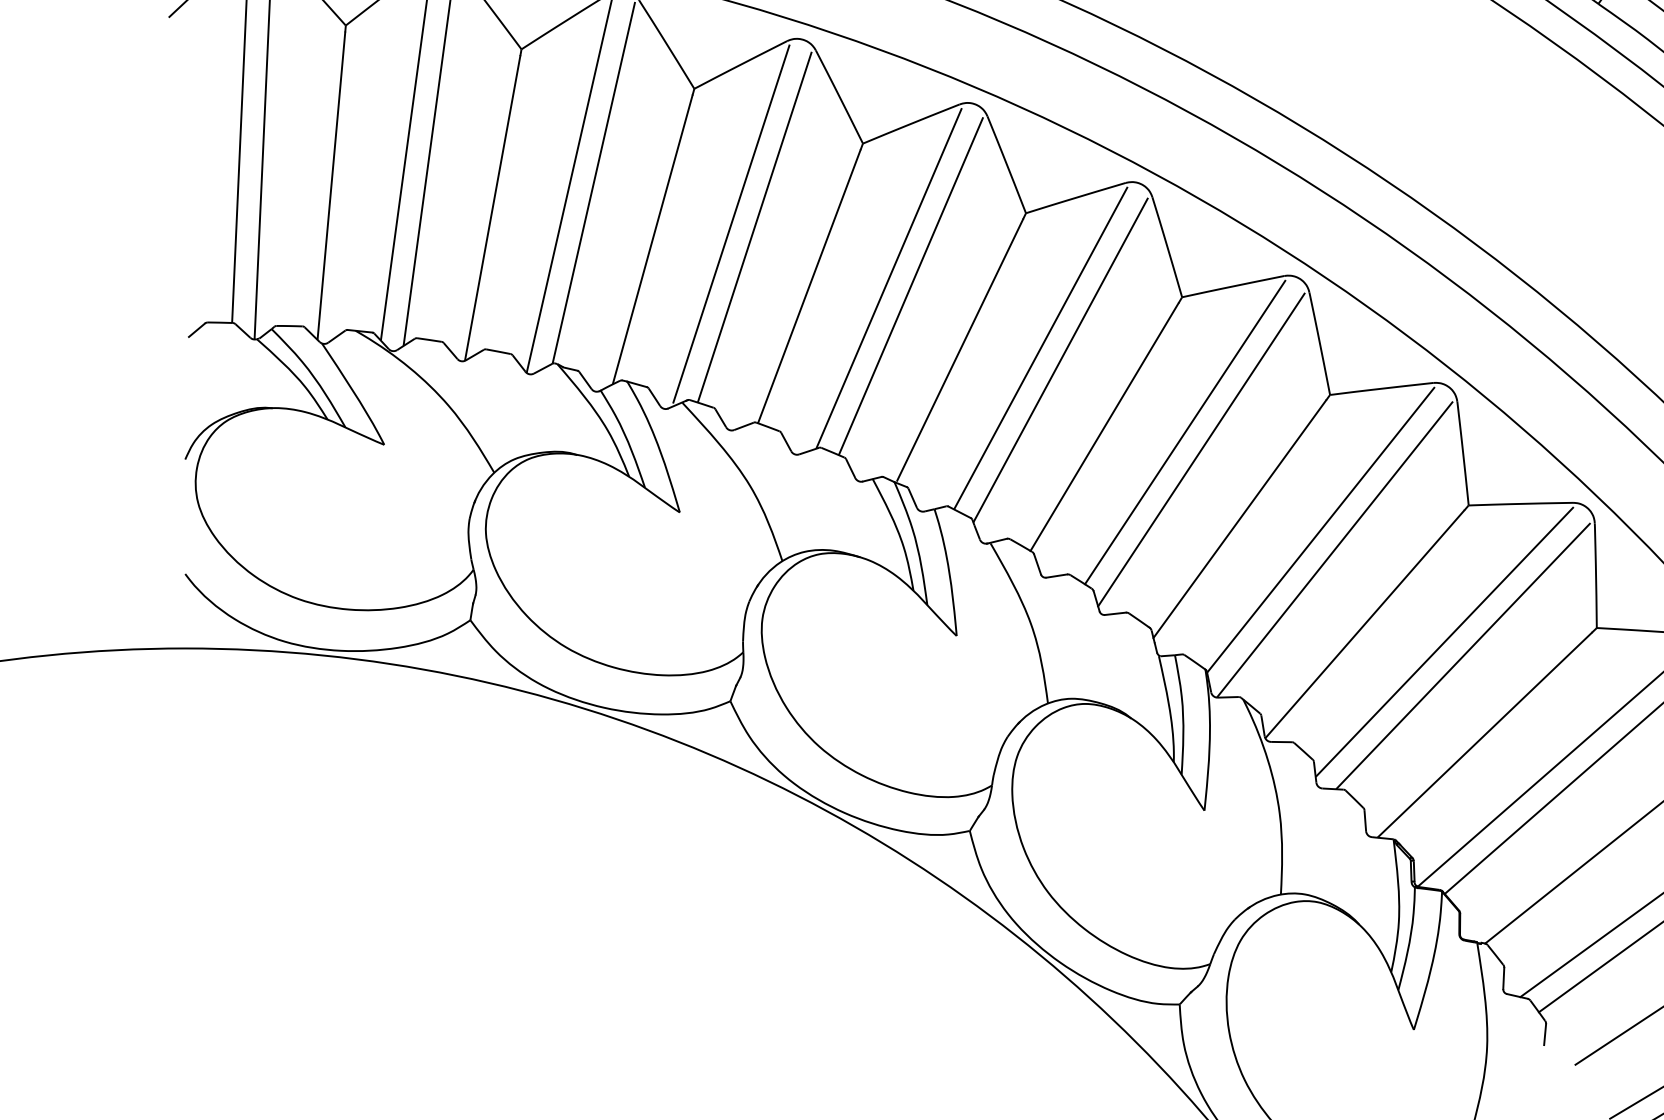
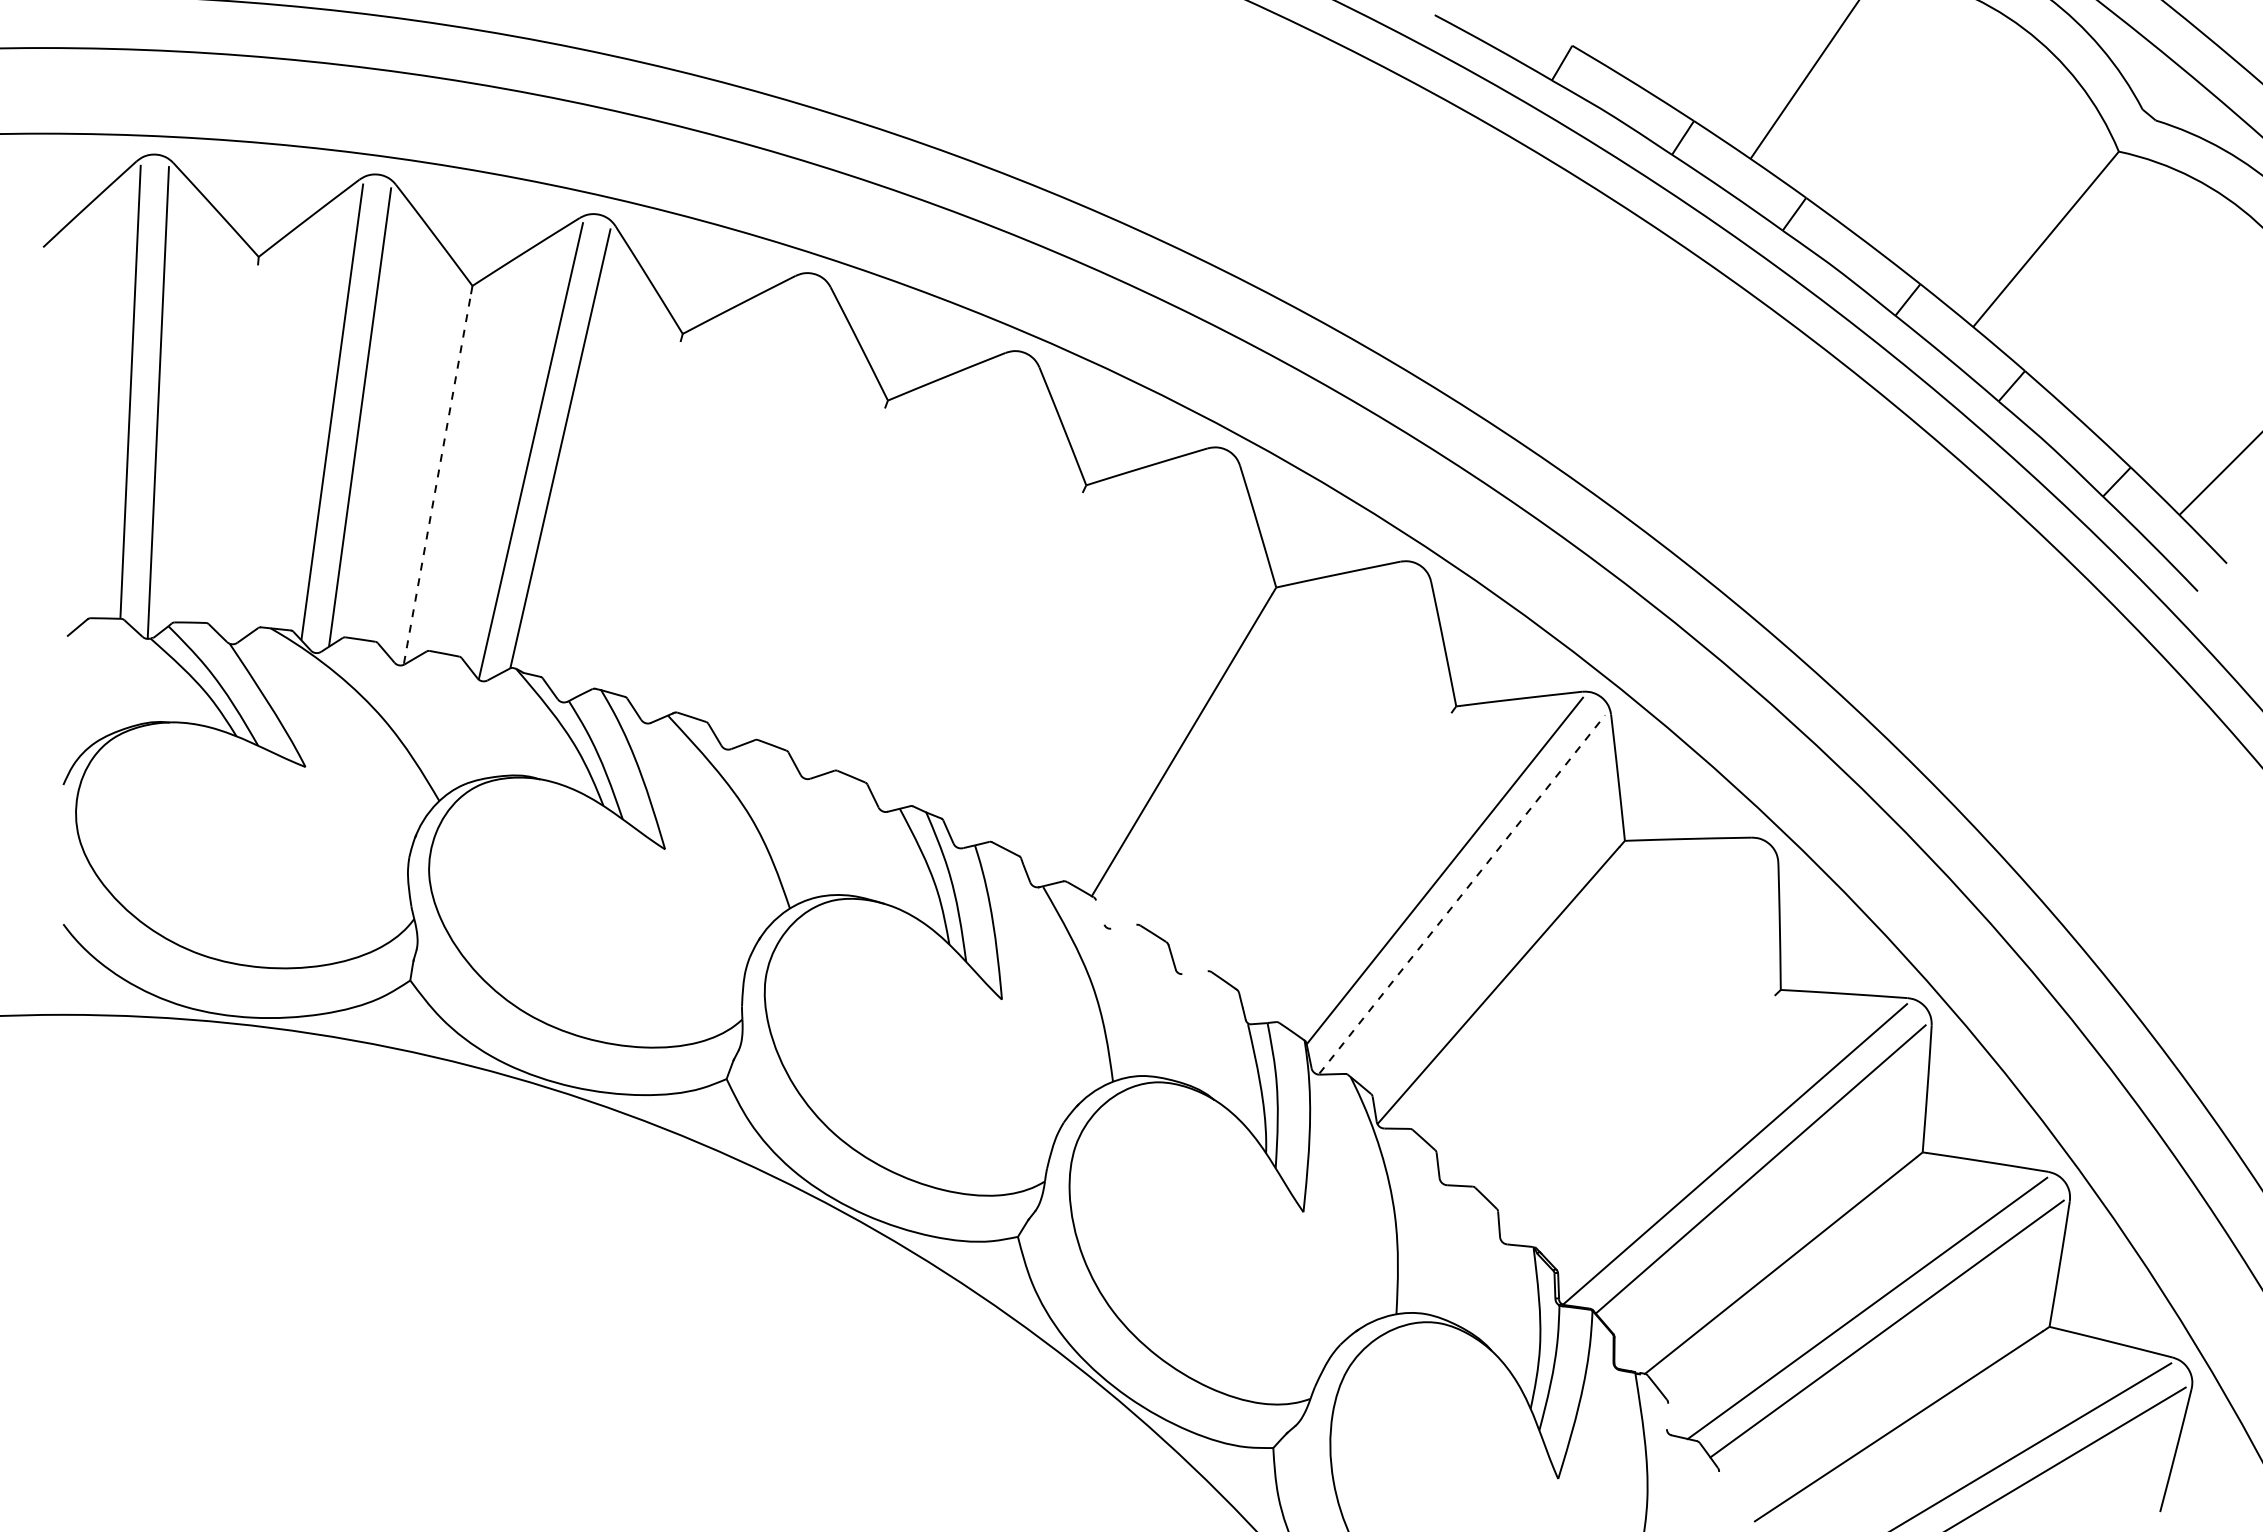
line: (331, 185) -> (241, 451), removed
line: (492, 207) -> (437, 478), solid -> dashed
line: (731, 224) -> (727, 498), removed
line: (754, 227) -> (756, 502), removed
line: (652, 238) -> (631, 516), removed
line: (888, 278) -> (919, 564), removed
line: (809, 286) -> (822, 574), removed
line: (910, 286) -> (945, 574), removed
line: (1040, 348) -> (1104, 649), removed
line: (959, 349) -> (1005, 651), removed
line: (1060, 359) -> (1128, 663), removed
line: (1184, 432) -> (1279, 751), removed
line: (1201, 450) -> (1299, 773), removed
line: (1239, 519) -> (1346, 857), removed
line: (1335, 549) -> (1462, 894), solid -> dashed
line: (1037, 564) -> (1100, 912), removed
line: (1056, 575) -> (1123, 926), removed
line: (1114, 613) -> (1194, 972), removed
line: (1444, 641) -> (1595, 1006), removed
line: (1463, 656) -> (1618, 1024), removed
line: (1484, 734) -> (1644, 1119), removed
line: (1503, 978) -> (1667, 1416), removed
line: (1544, 1034) -> (1717, 1484), removed

